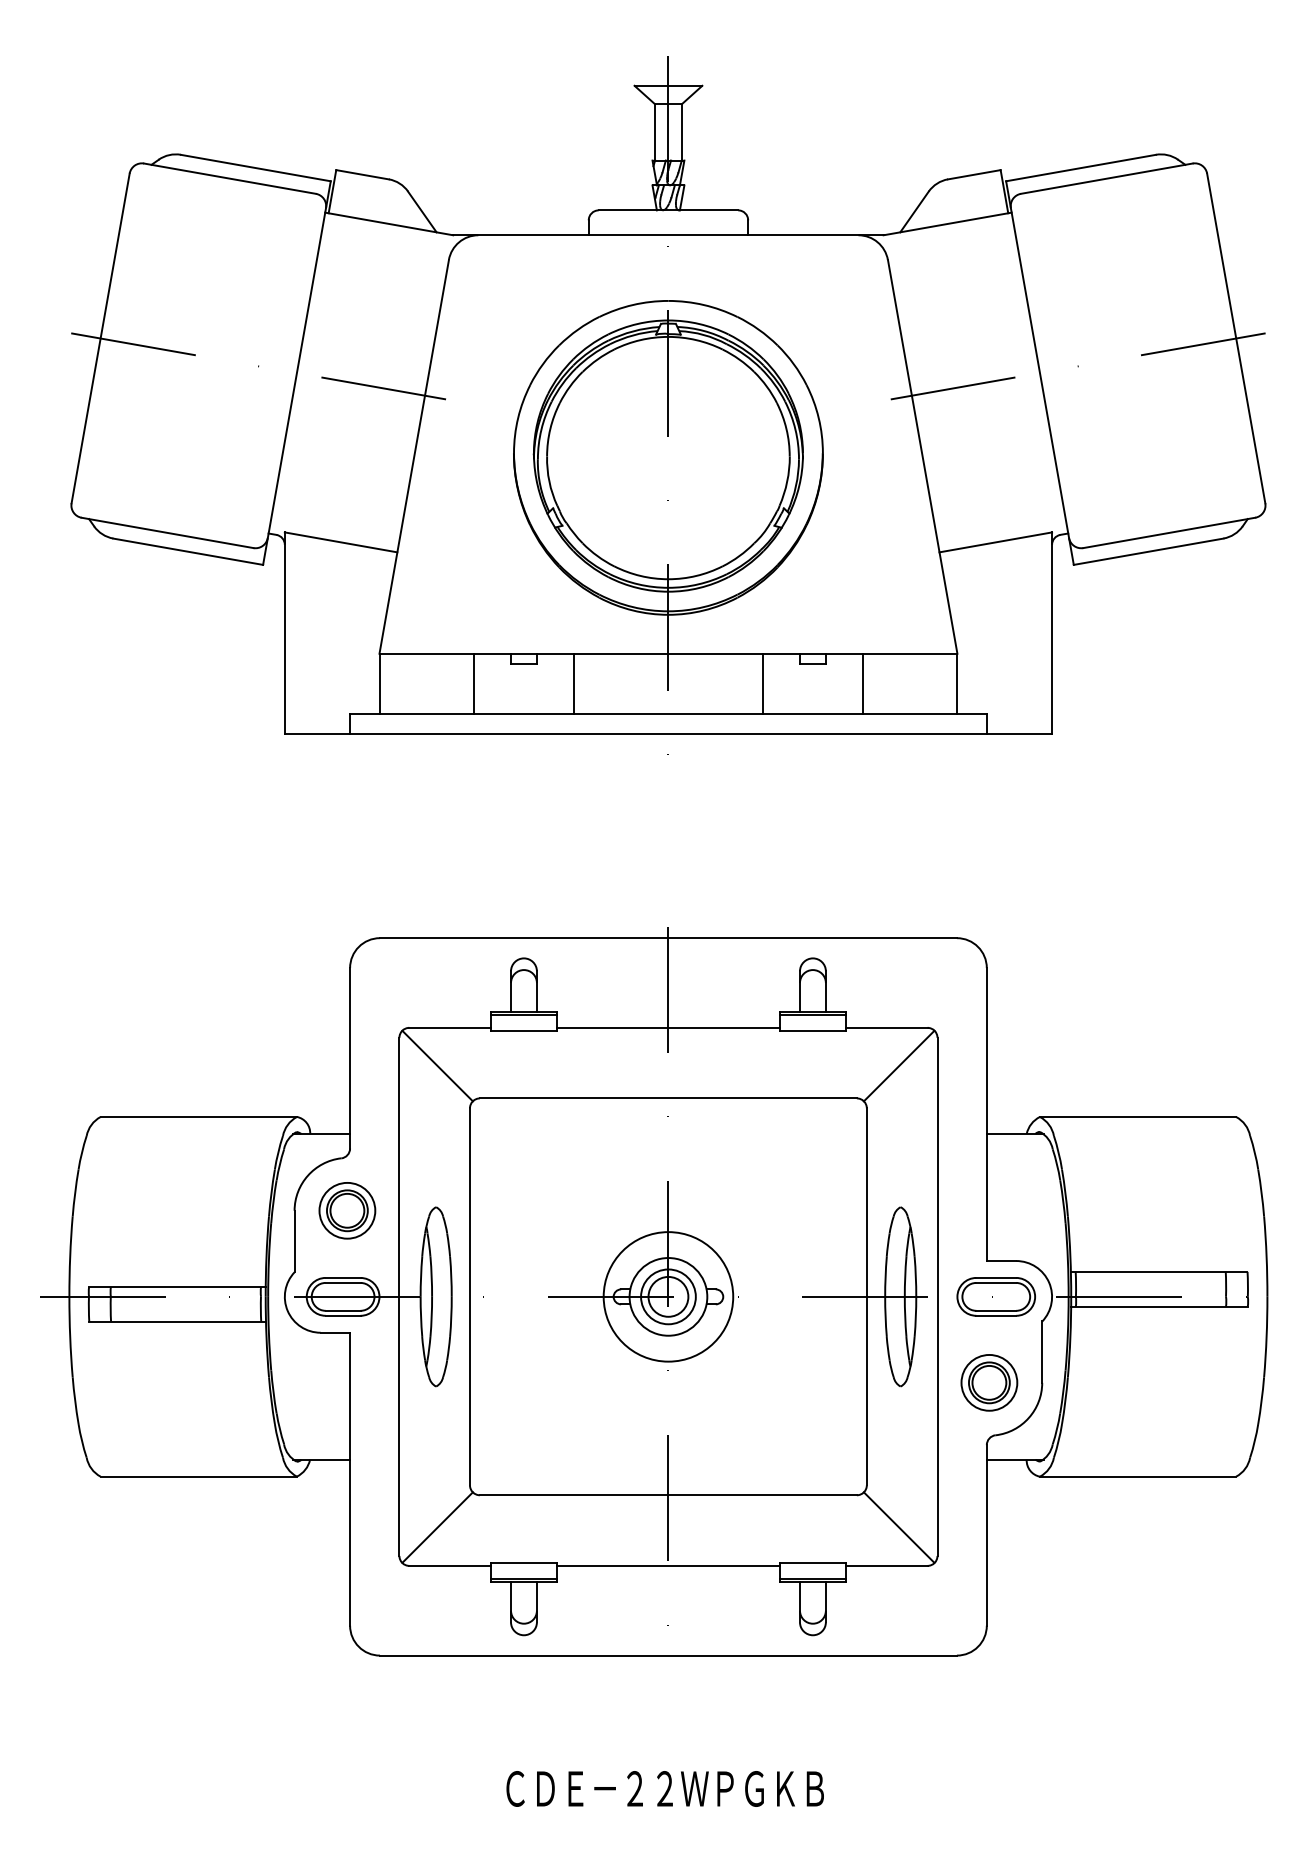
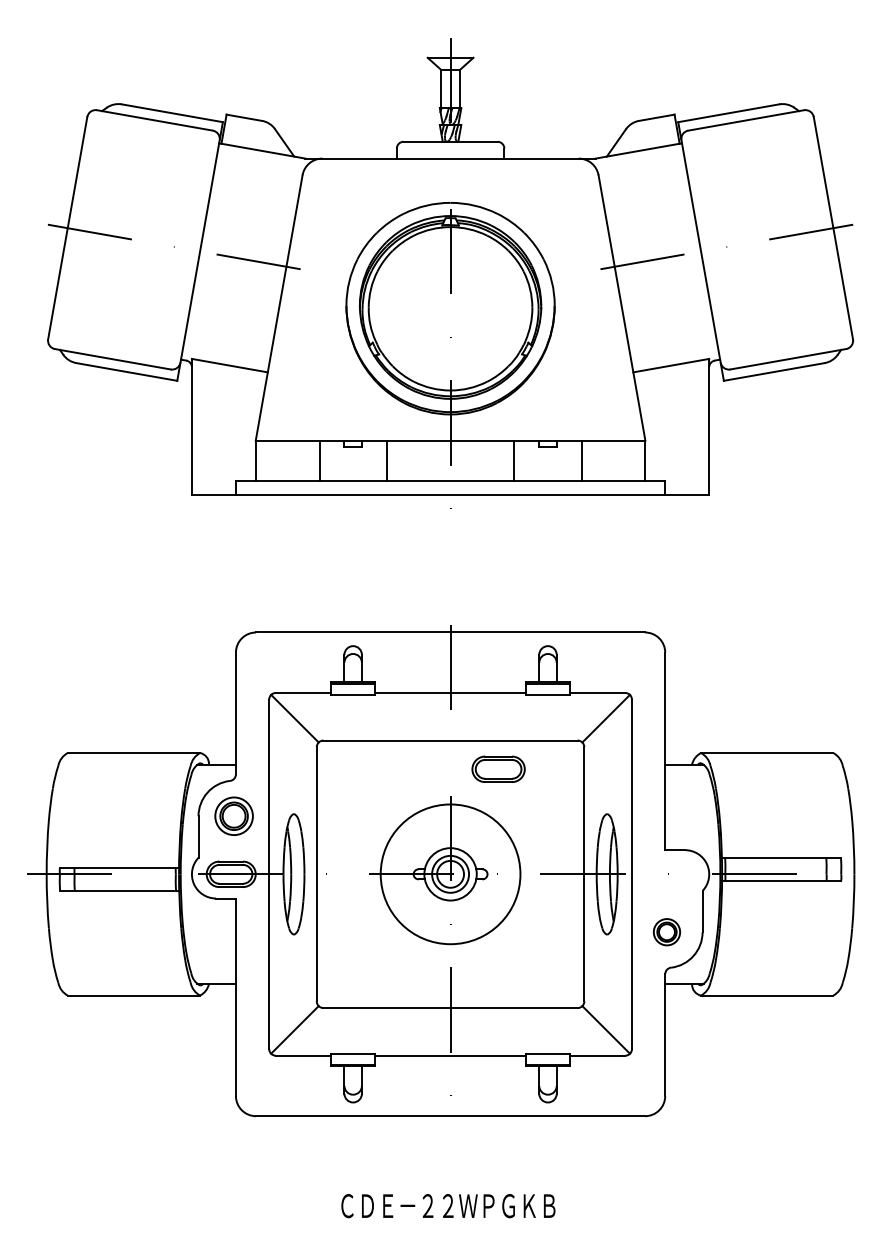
part: (996, 1295) -> (498, 768), moved
circle: (668, 1297) -> (450, 874), size x1.6
part: (988, 1381) -> (666, 931), size x0.7

